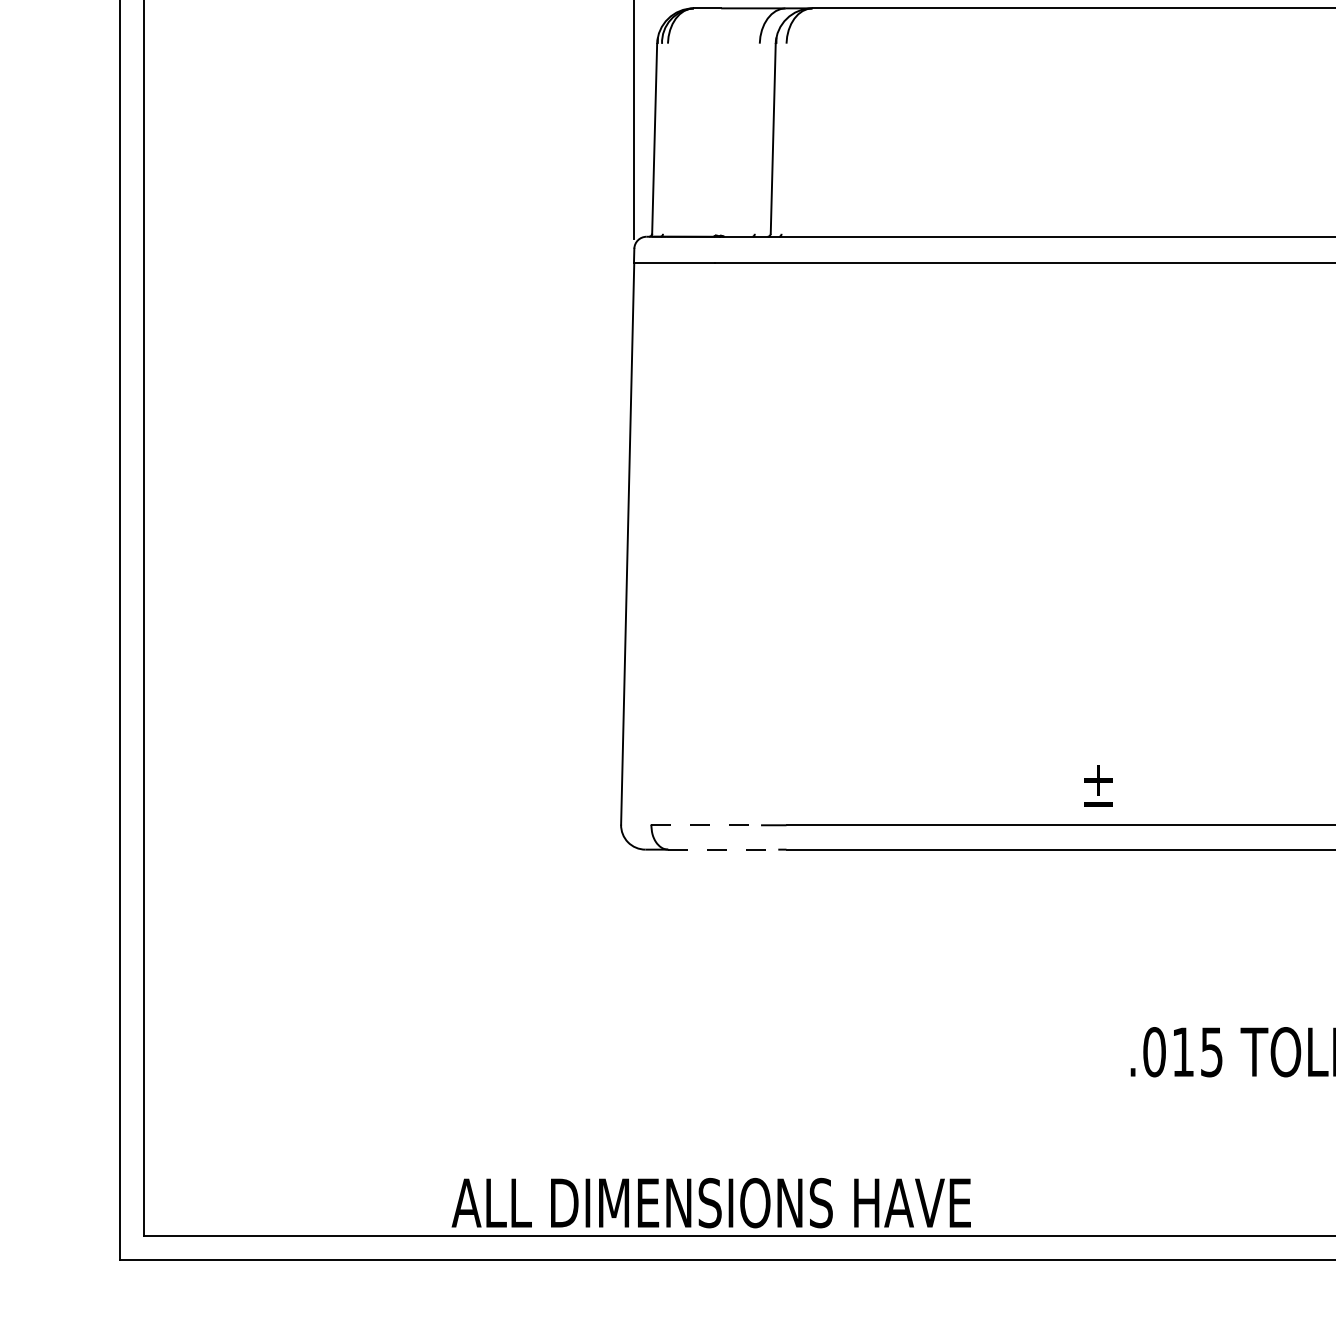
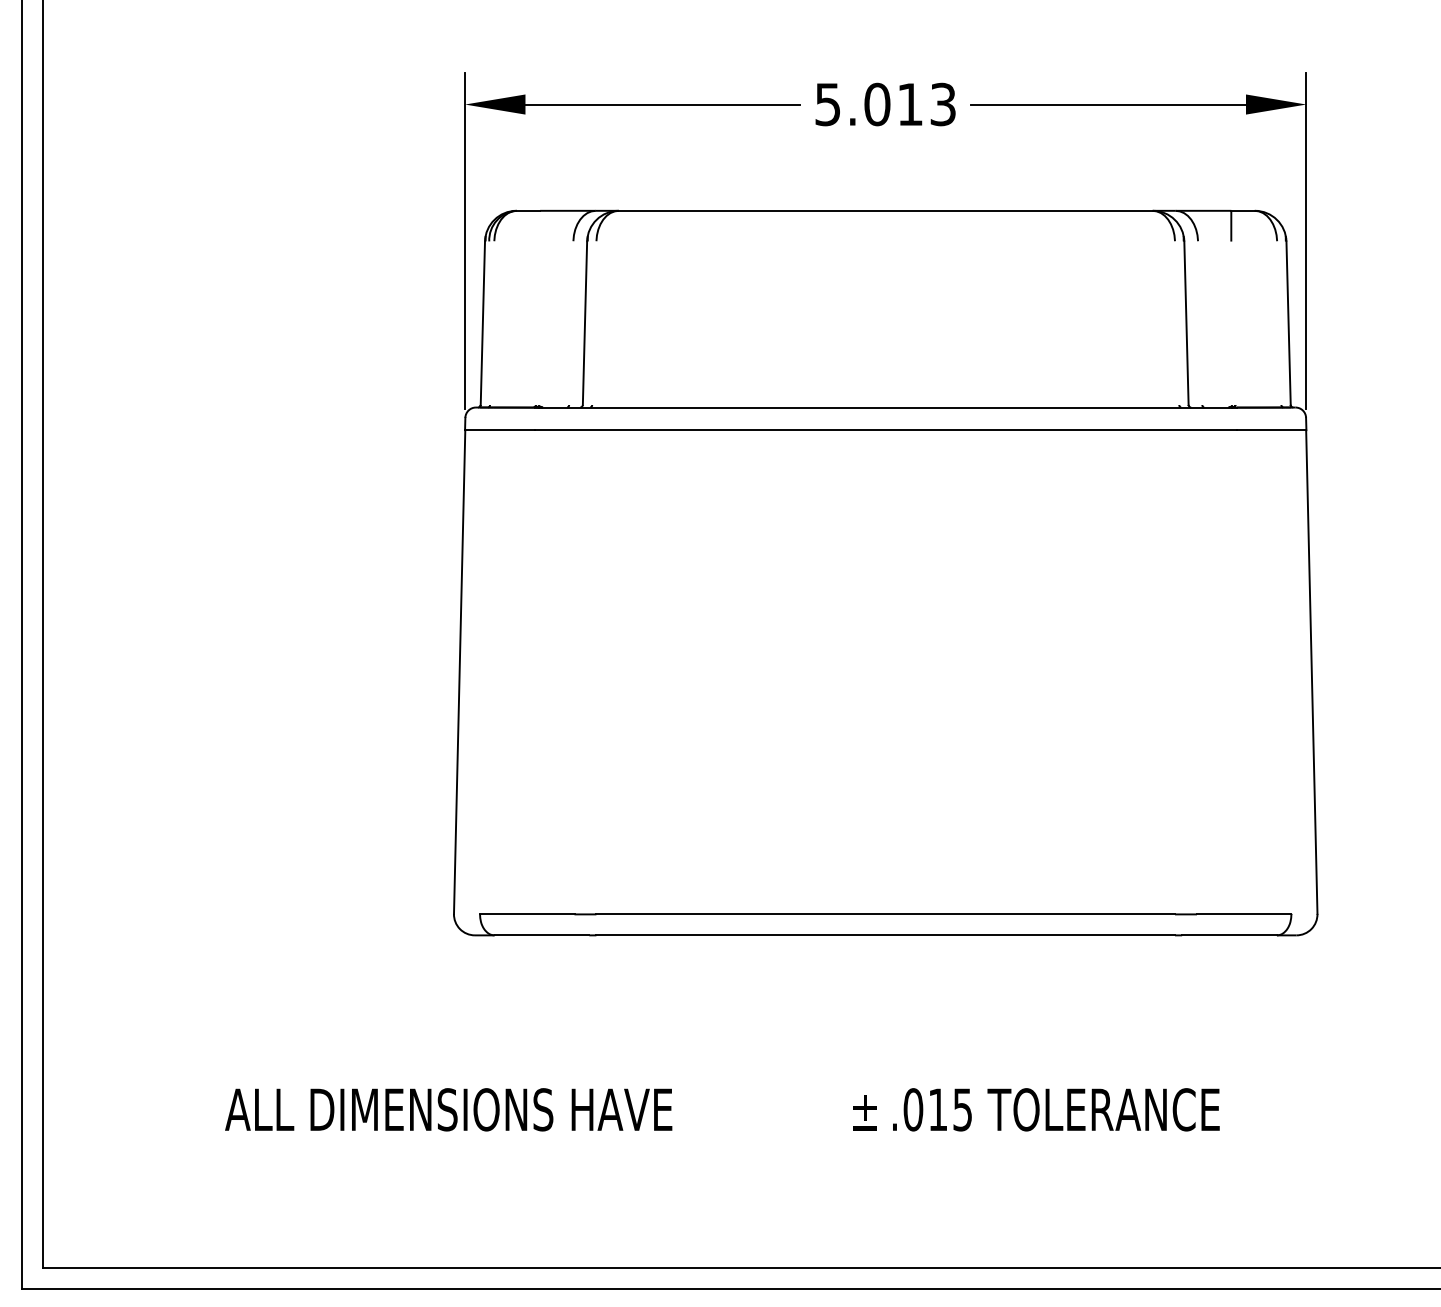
text: (1097, 785) -> (864, 1112), moved
line: (706, 825) -> (527, 914), dashed -> solid
line: (723, 849) -> (542, 935), dashed -> solid
text: (711, 1202) -> (448, 1109), moved

